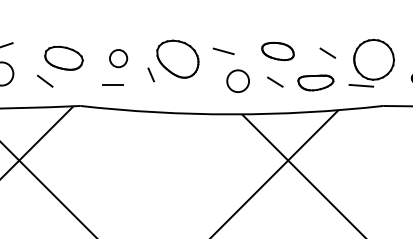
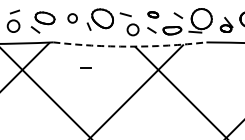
part: (278, 50) -> (153, 14), size x0.6
line: (112, 84) -> (85, 67), moved
arc: (231, 114) -> (129, 46), solid -> dashed

